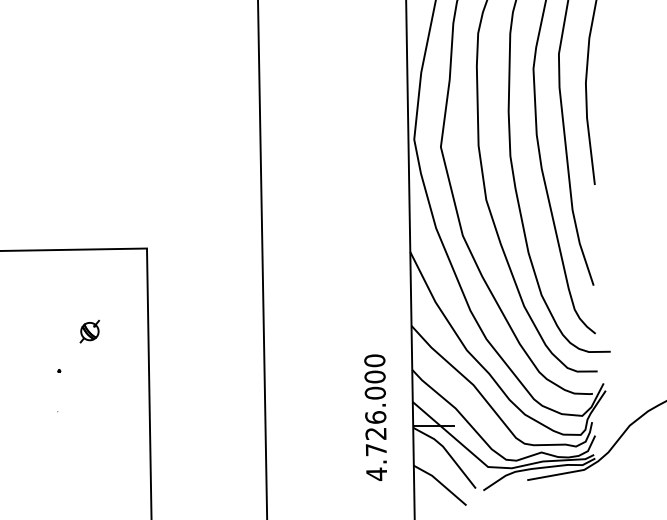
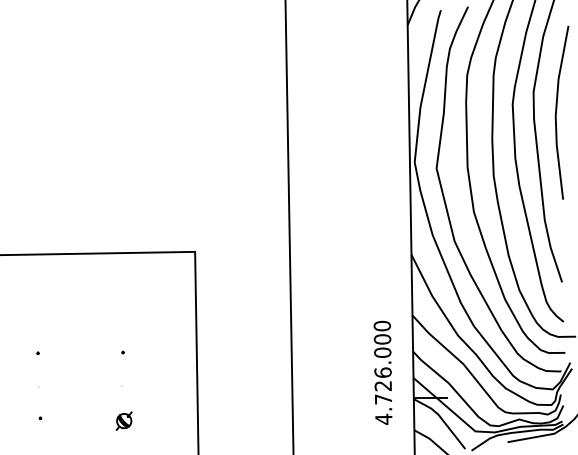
part: (89, 330) -> (123, 420), moved
text: (375, 417) -> (382, 372), moved

